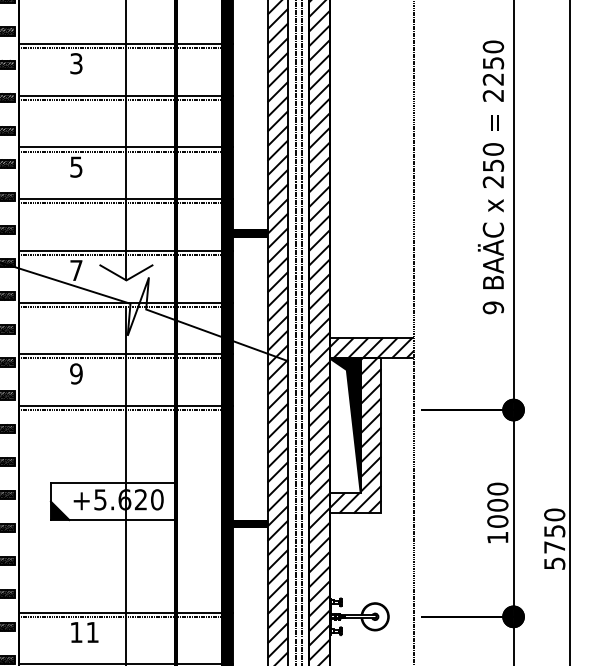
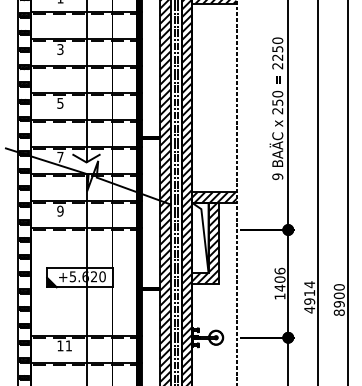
fill: (345, 426) -> (200, 238), removed
text: (496, 505) -> (279, 279), 1000 -> 1406
text: (554, 539) -> (309, 297), 5750 -> 4914

